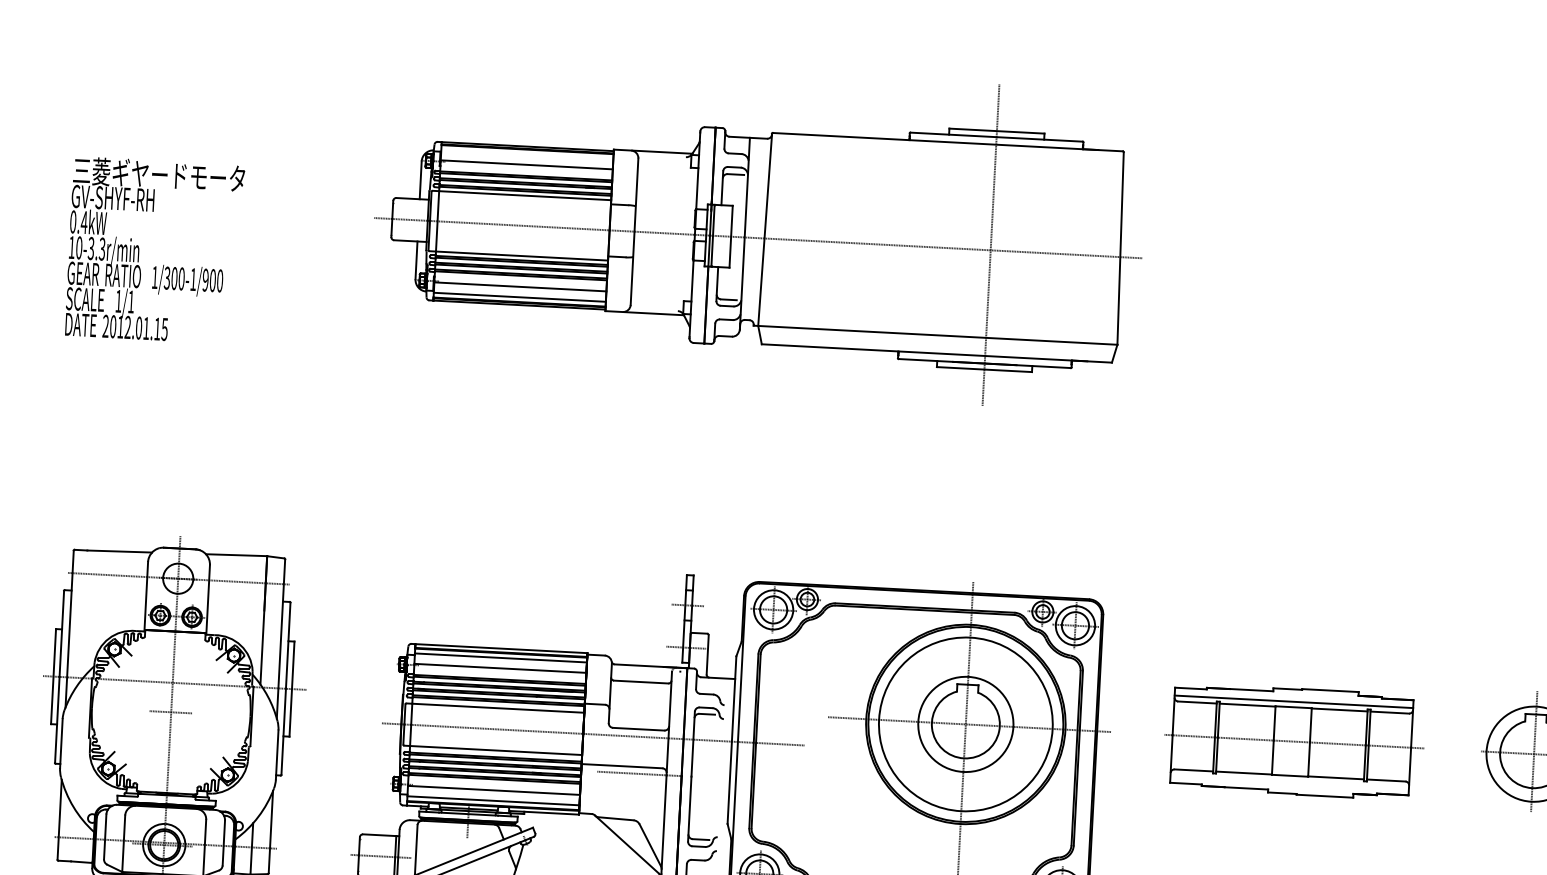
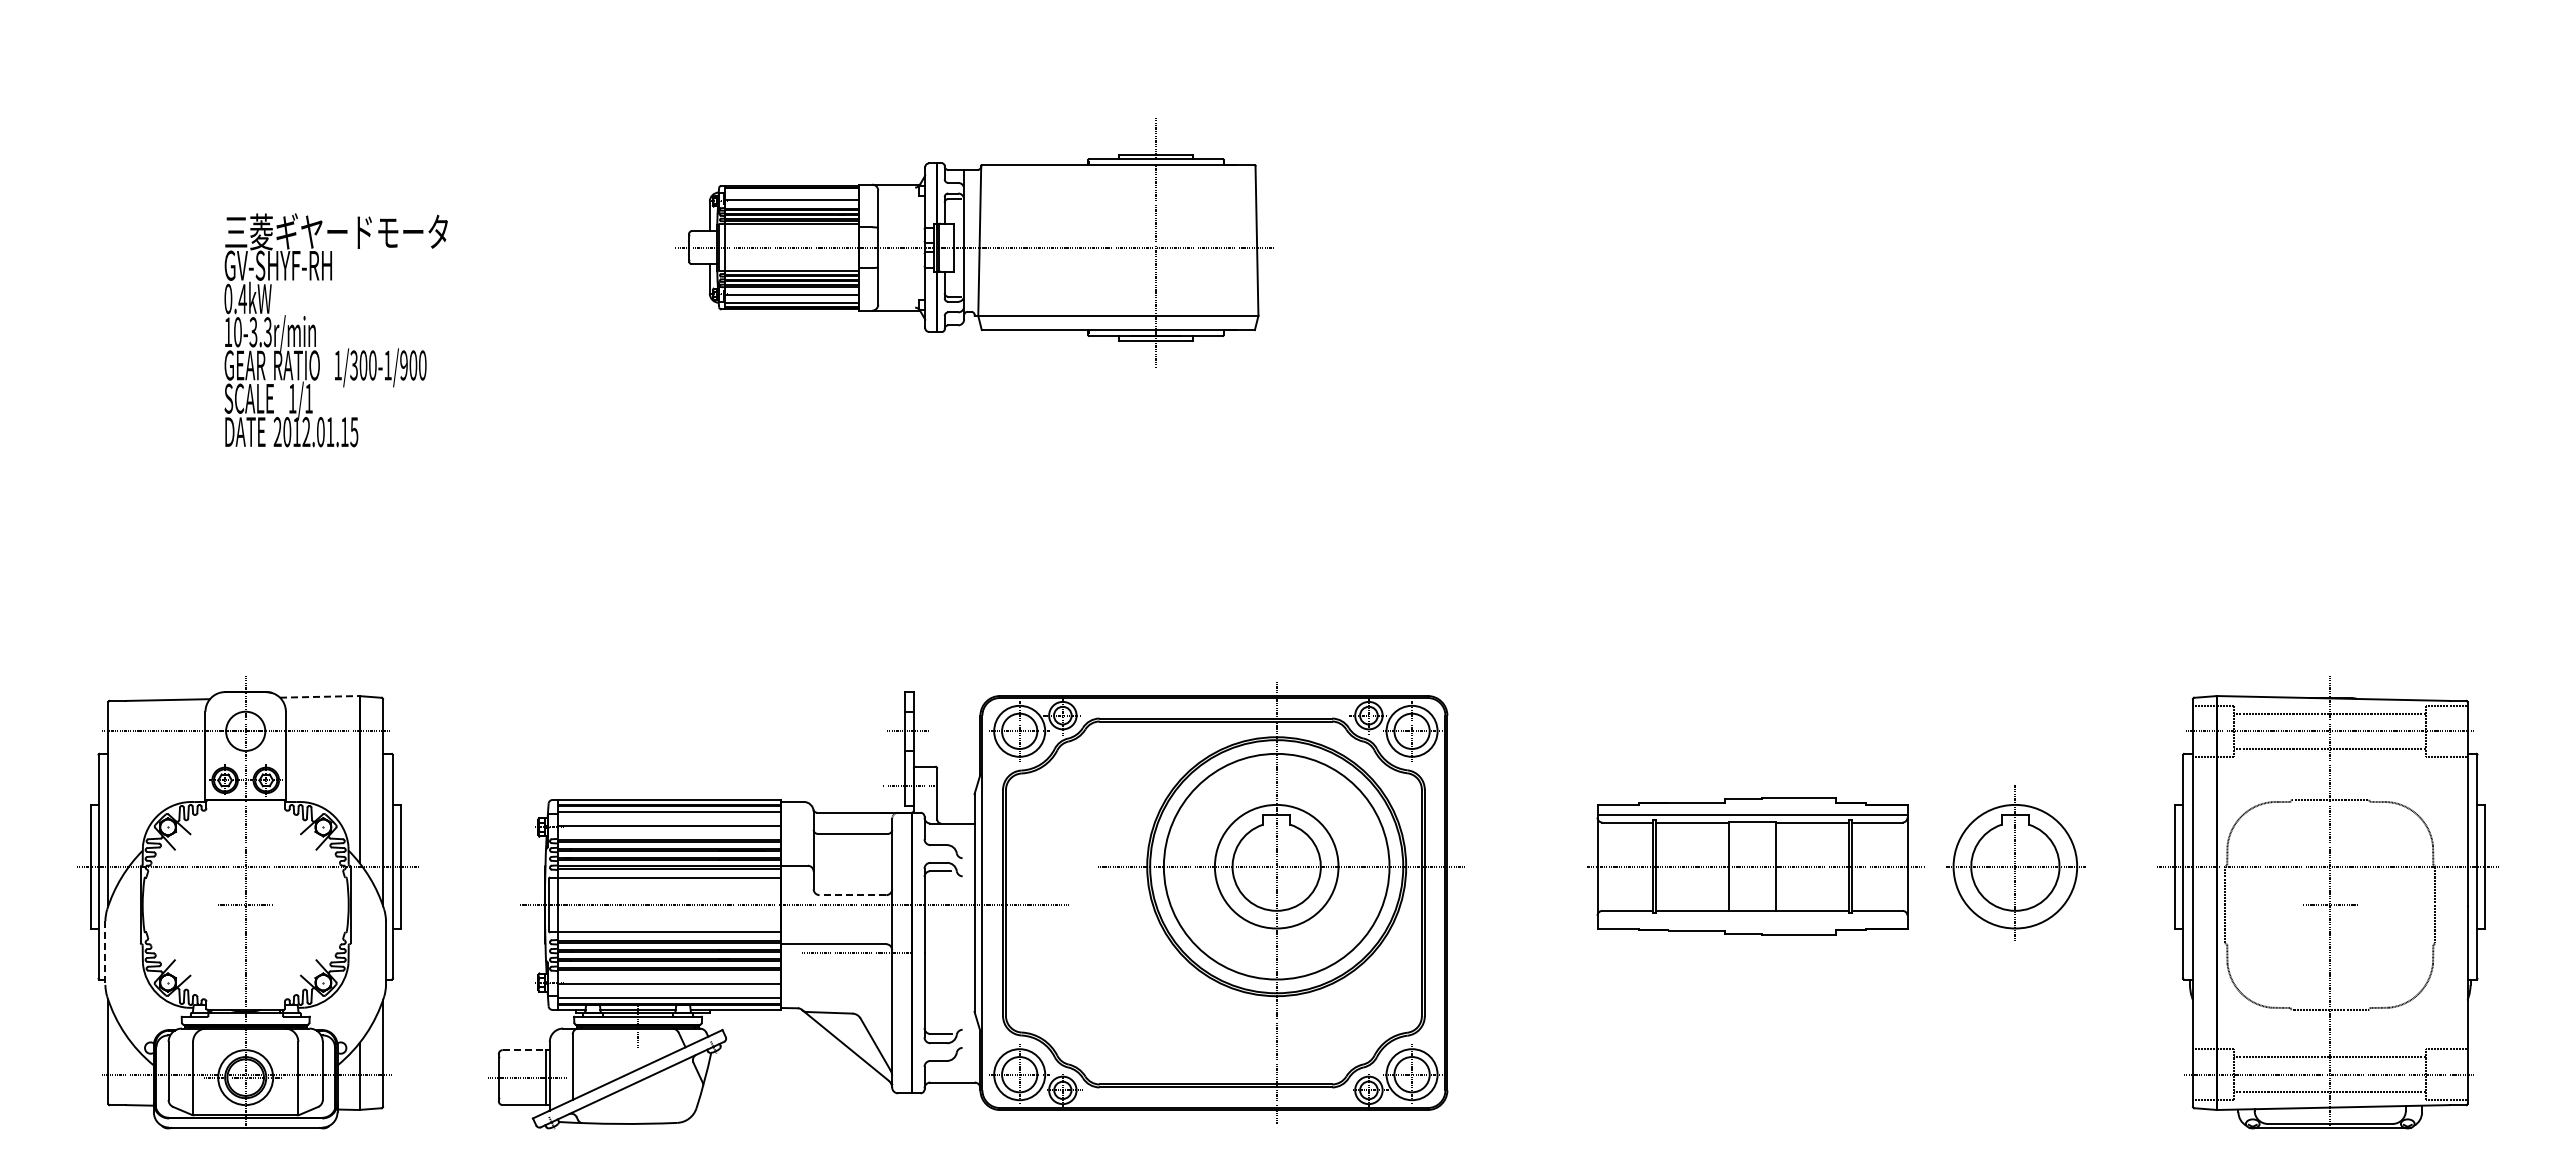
part: (758, 232) -> (974, 243), size x0.6
text: (154, 250) -> (335, 330), moved
line: (236, 554) -> (319, 696), solid -> dashed
line: (638, 729) -> (852, 895), solid -> dashed
part: (1294, 741) -> (1755, 866), moved
line: (61, 743) -> (105, 953), solid -> dashed
line: (379, 835) -> (524, 1050), solid -> dashed

